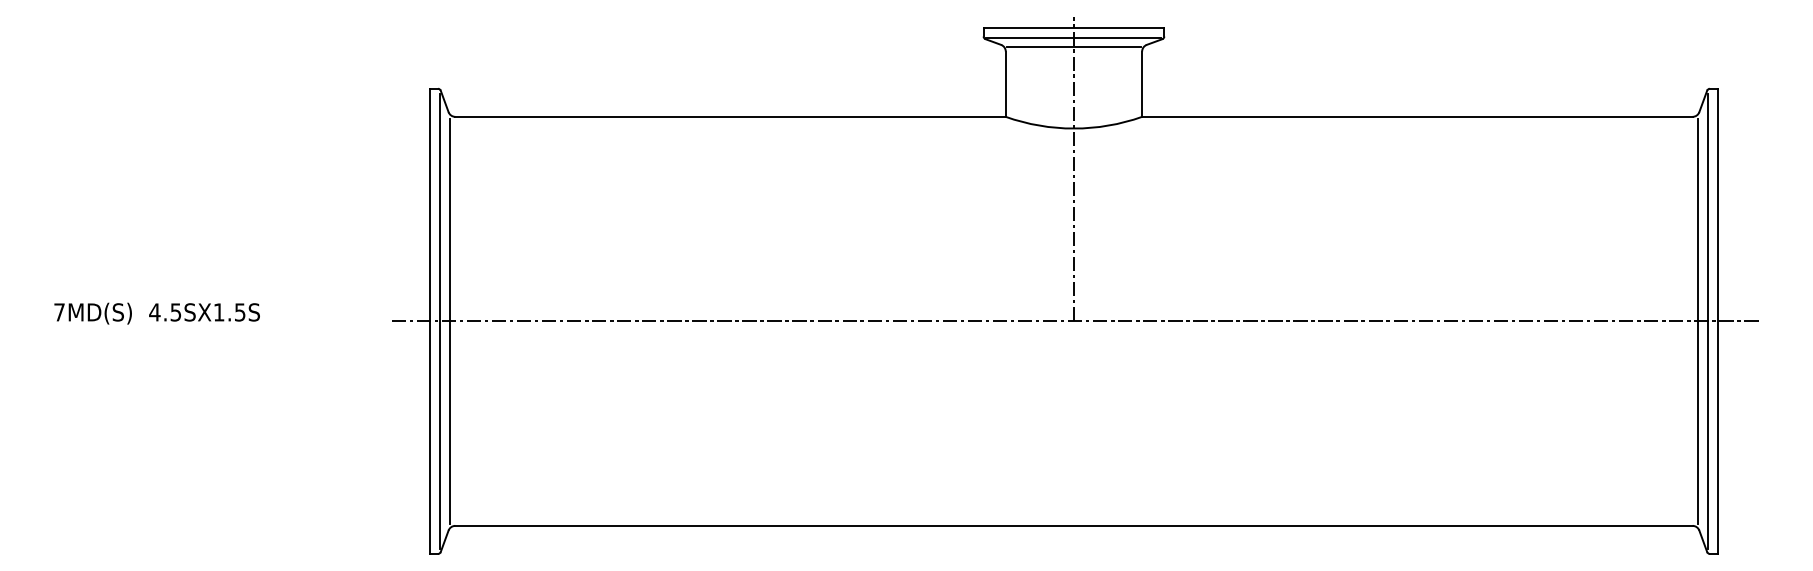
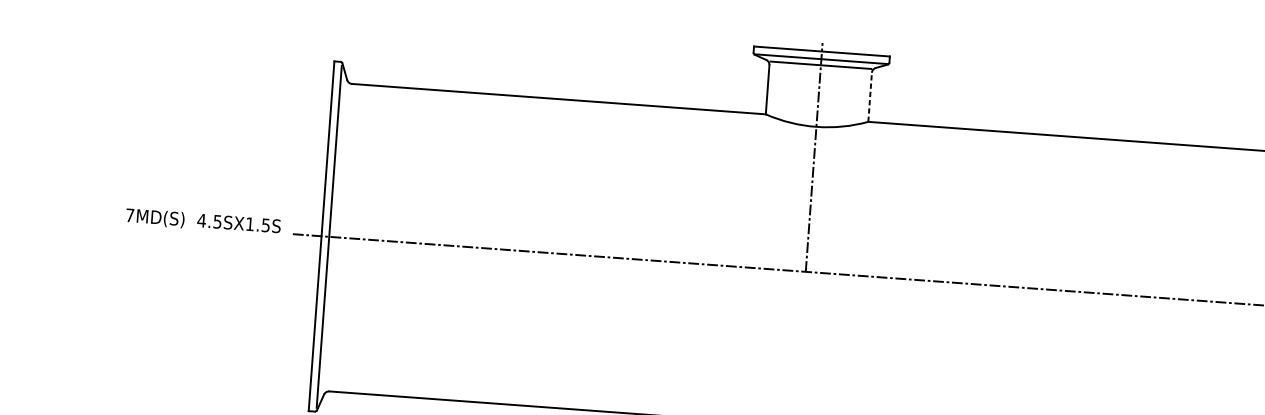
line: (1142, 84) -> (870, 97), solid -> dashed
text: (156, 313) -> (202, 221), moved
line: (450, 321) -> (337, 237), removed

